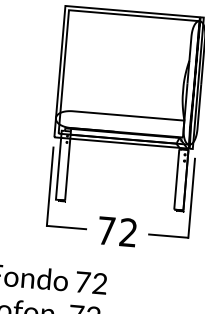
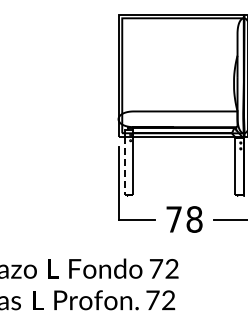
line: (57, 173) -> (124, 170), solid -> dashed
text: (128, 232) -> (194, 219), 72 -> 78

